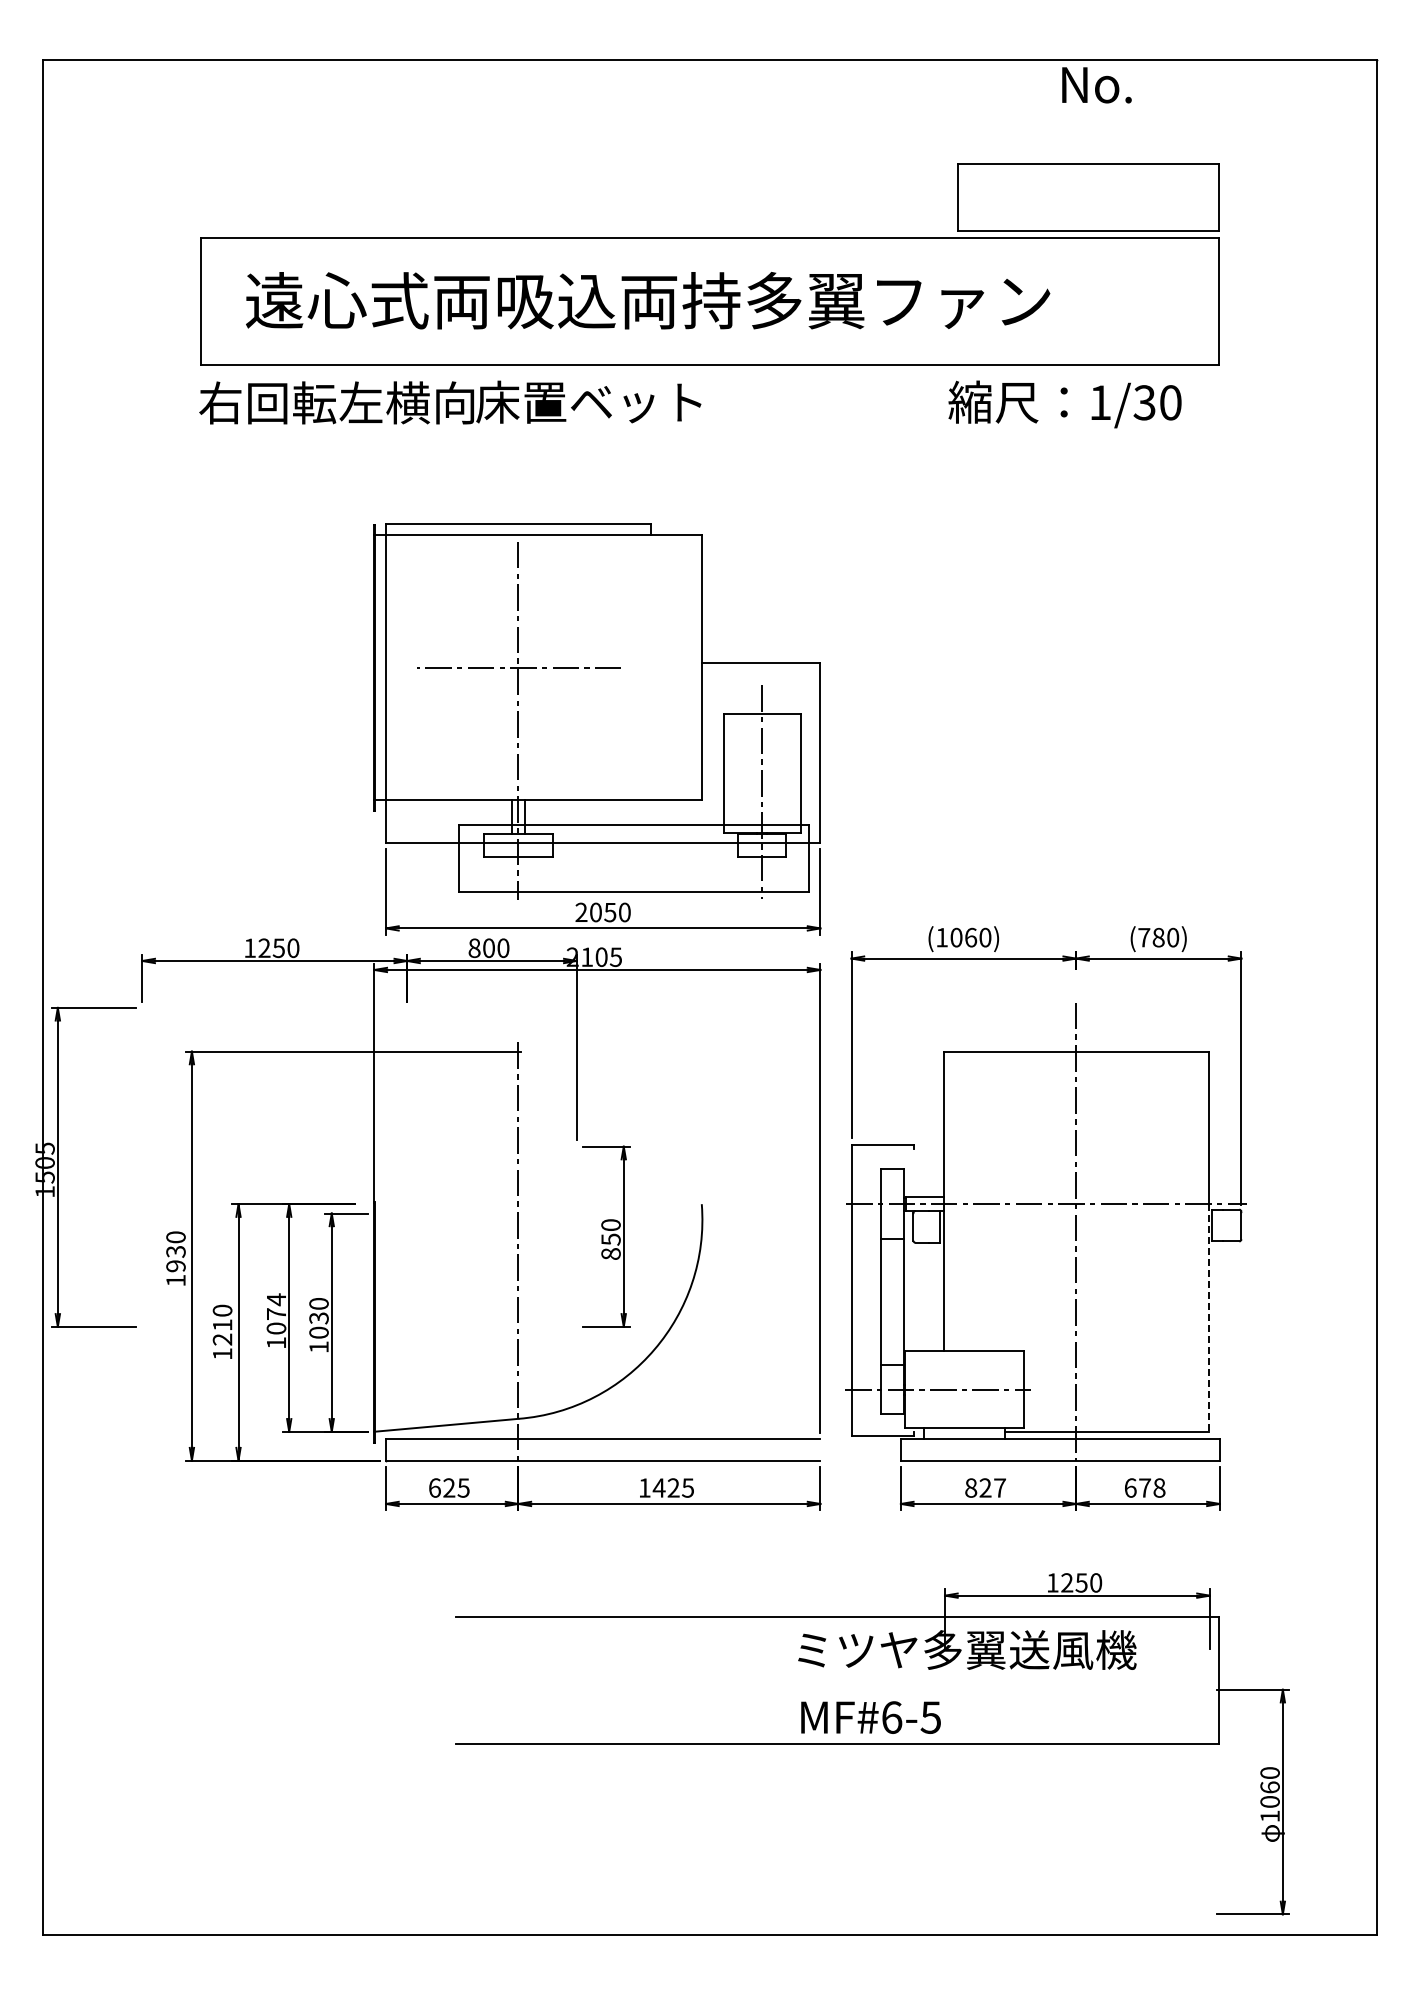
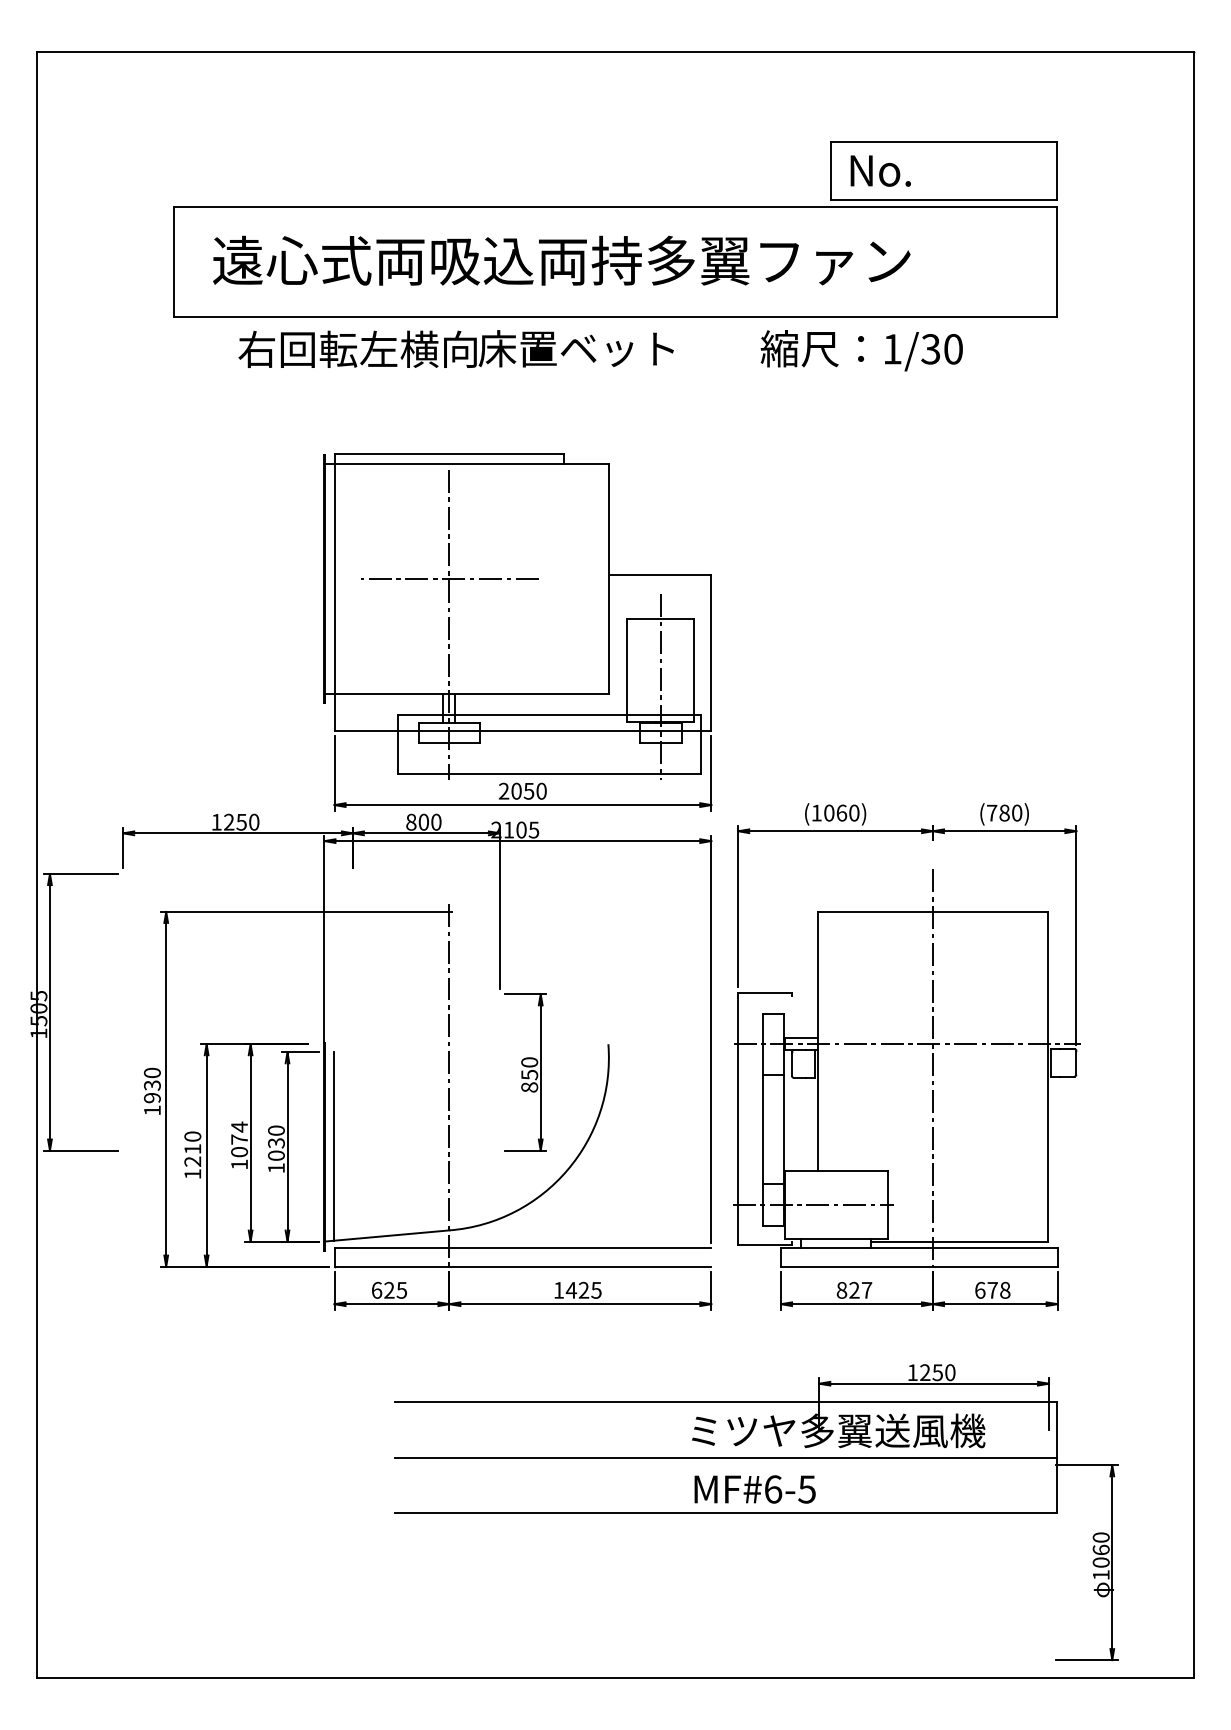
text: (1096, 85) -> (880, 171), moved
text: (450, 402) -> (456, 349), moved
text: (1064, 404) -> (861, 350), moved
line: (1208, 1317) -> (1047, 1142), dashed -> solid
line: (384, 1321) -> (333, 1145), added
line: (836, 1680) -> (725, 1457), added

